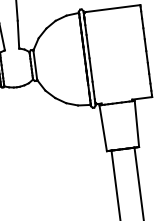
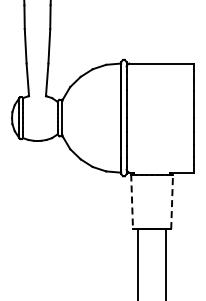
line: (137, 123) -> (172, 201), solid -> dashed
line: (103, 128) -> (132, 202), solid -> dashed

